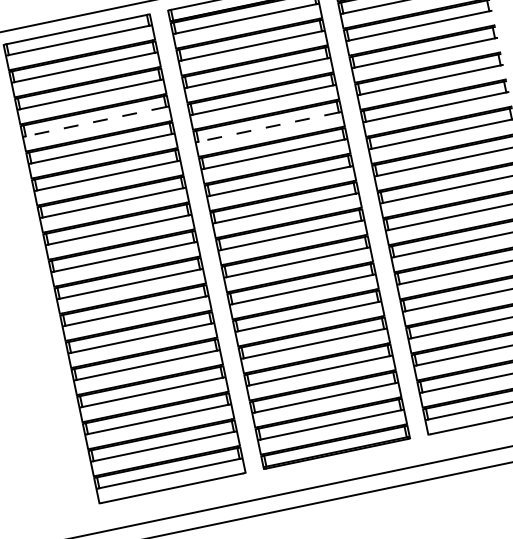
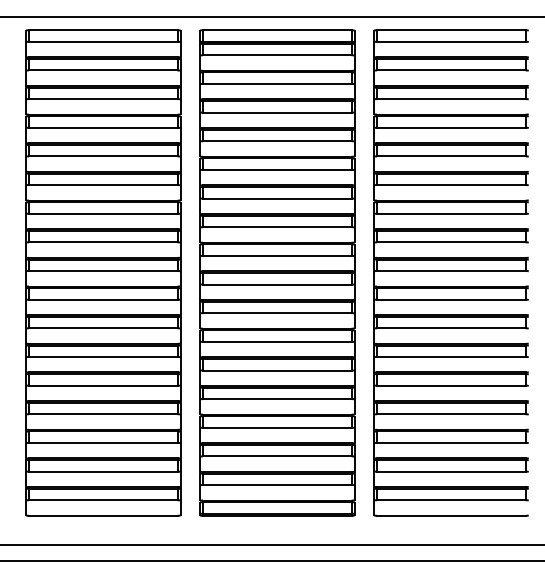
line: (95, 121) -> (102, 127), dashed -> solid
line: (267, 126) -> (276, 169), dashed -> solid

